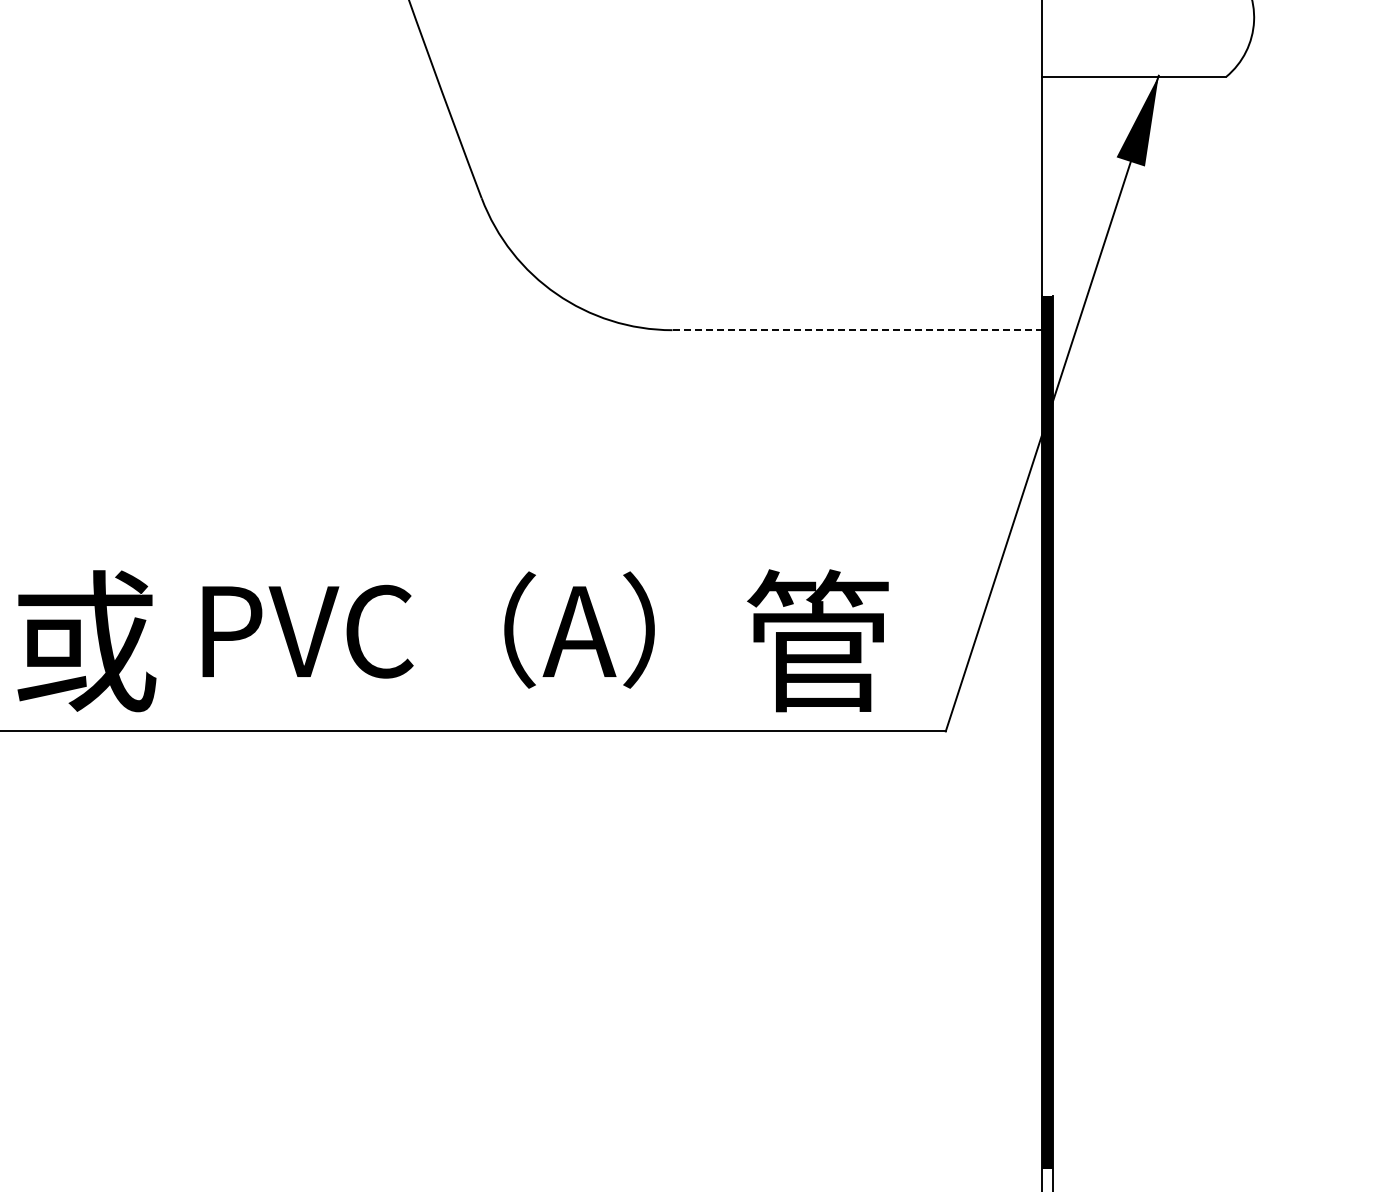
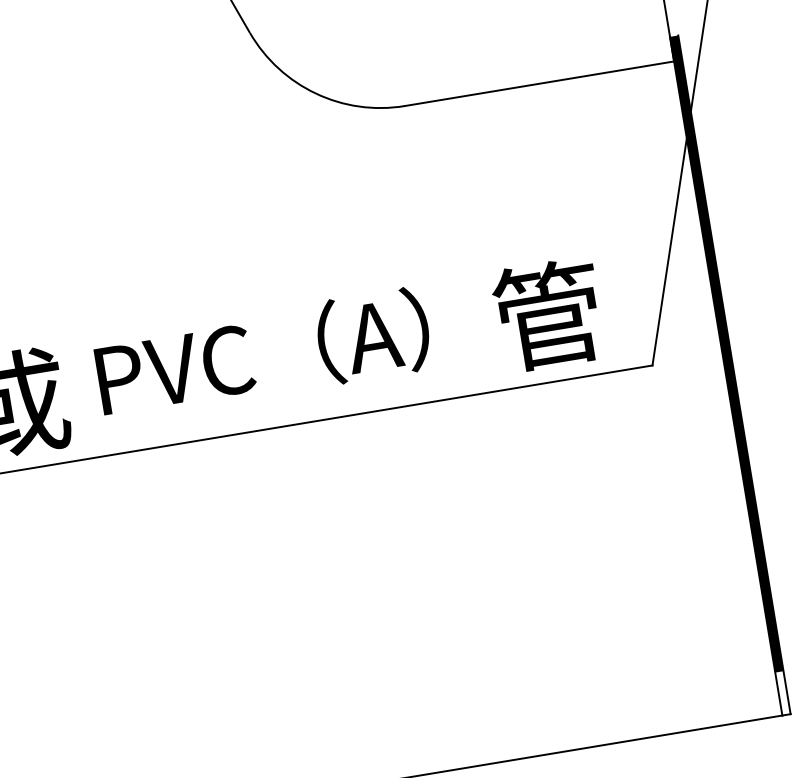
line: (857, 330) -> (539, 83), dashed -> solid

